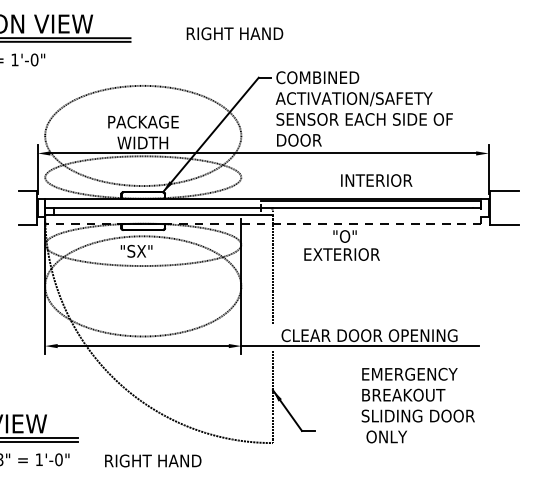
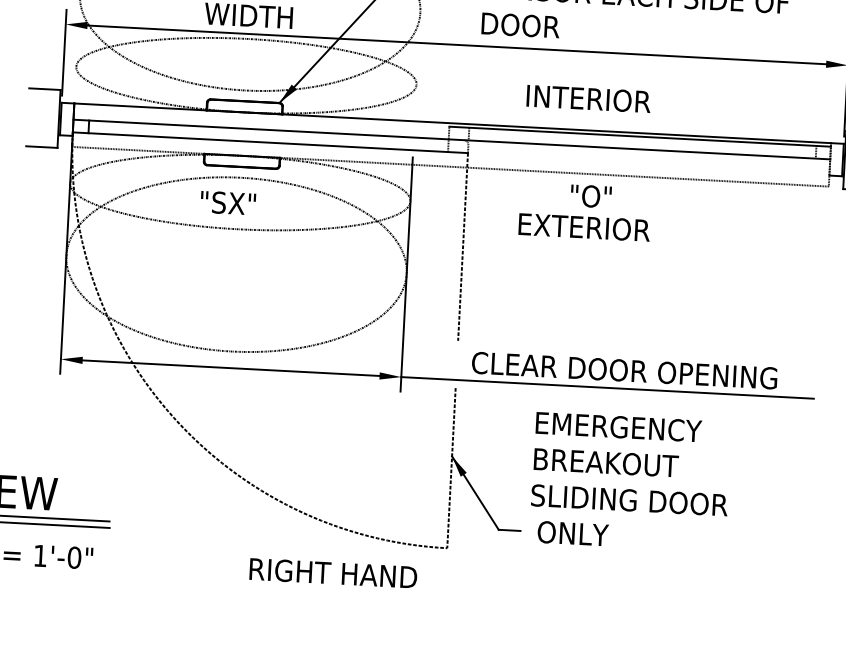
text: (376, 180) -> (588, 98), moved
text: (417, 405) -> (629, 481), moved
text: (153, 460) -> (333, 572), moved

